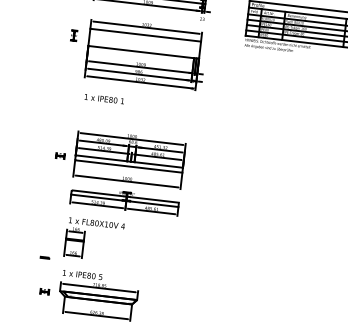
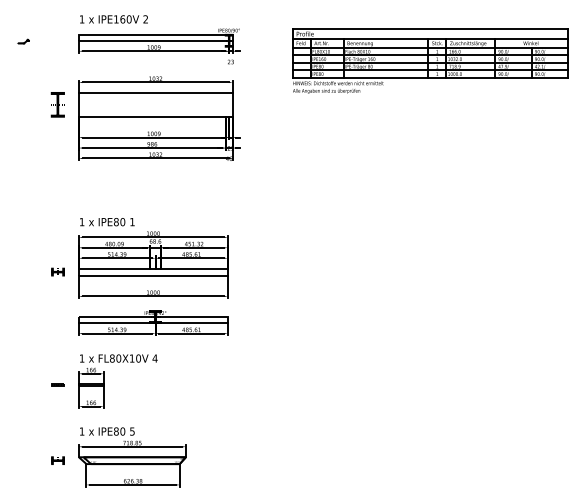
part: (74, 35) -> (57, 104), size x1.67
text: (104, 99) -> (107, 222), moved
part: (44, 257) -> (57, 384), moved

